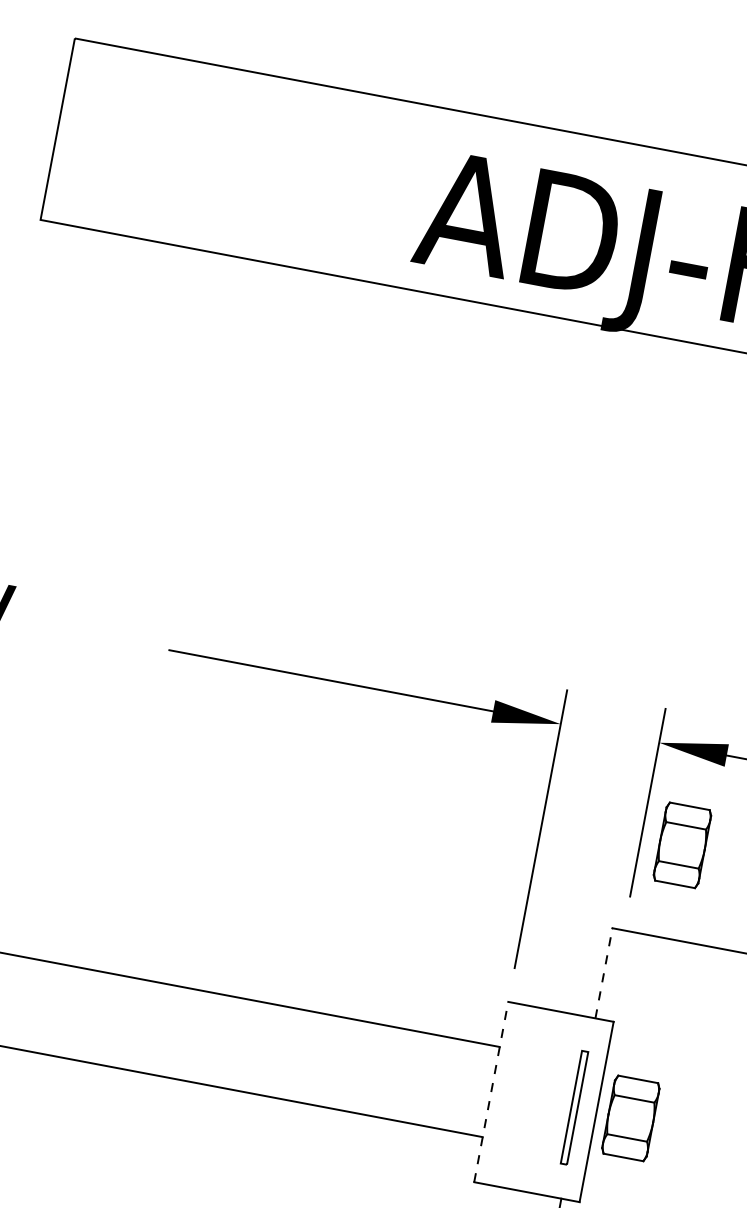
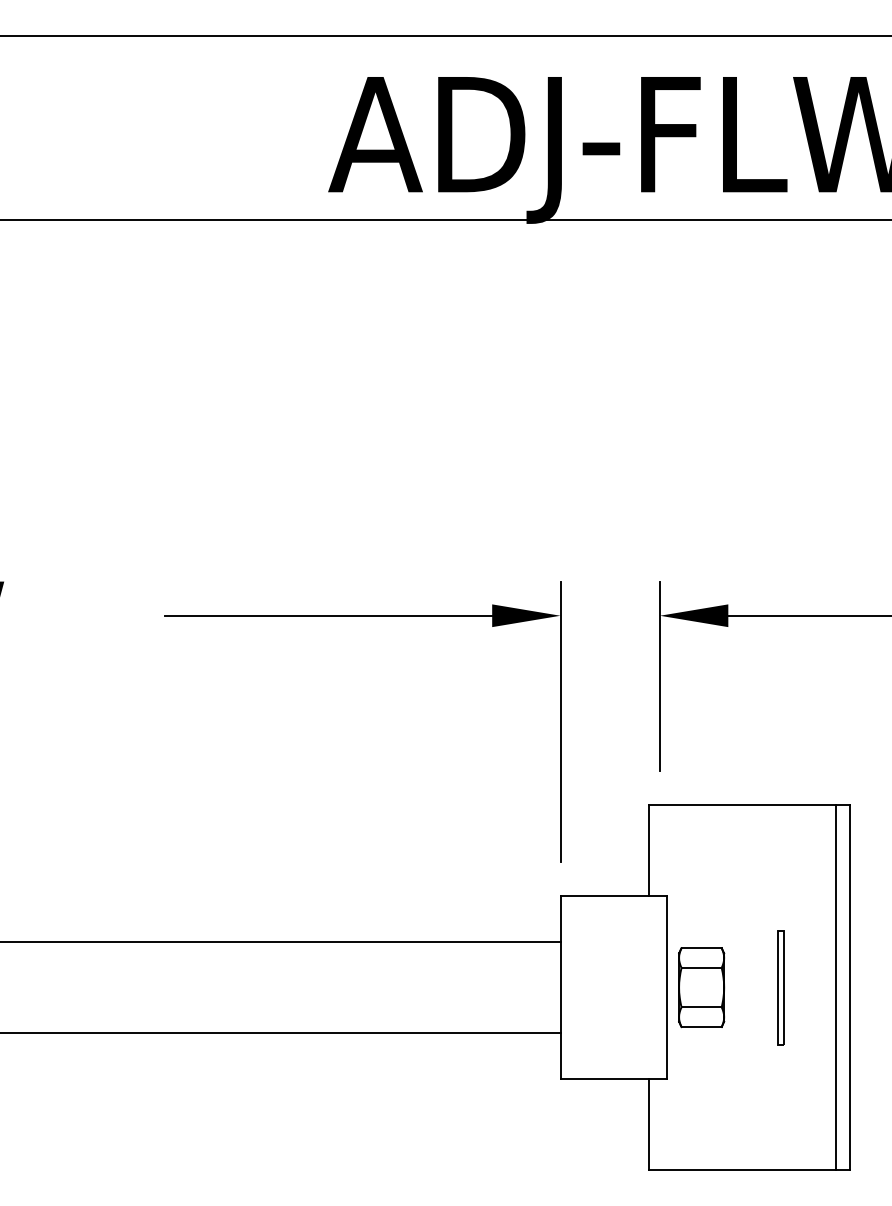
part: (682, 845) -> (701, 711), removed
line: (603, 972) -> (648, 850), dashed -> solid
line: (491, 1091) -> (560, 987), dashed -> solid
part: (574, 1107) -> (780, 987), moved

